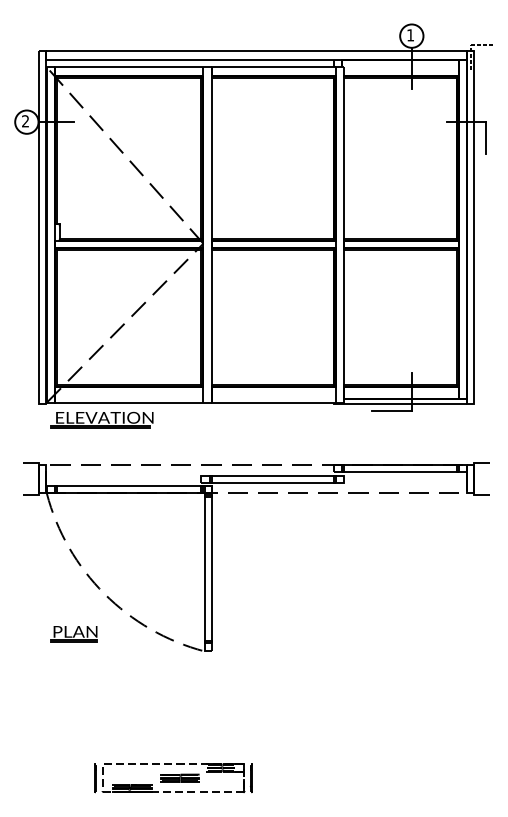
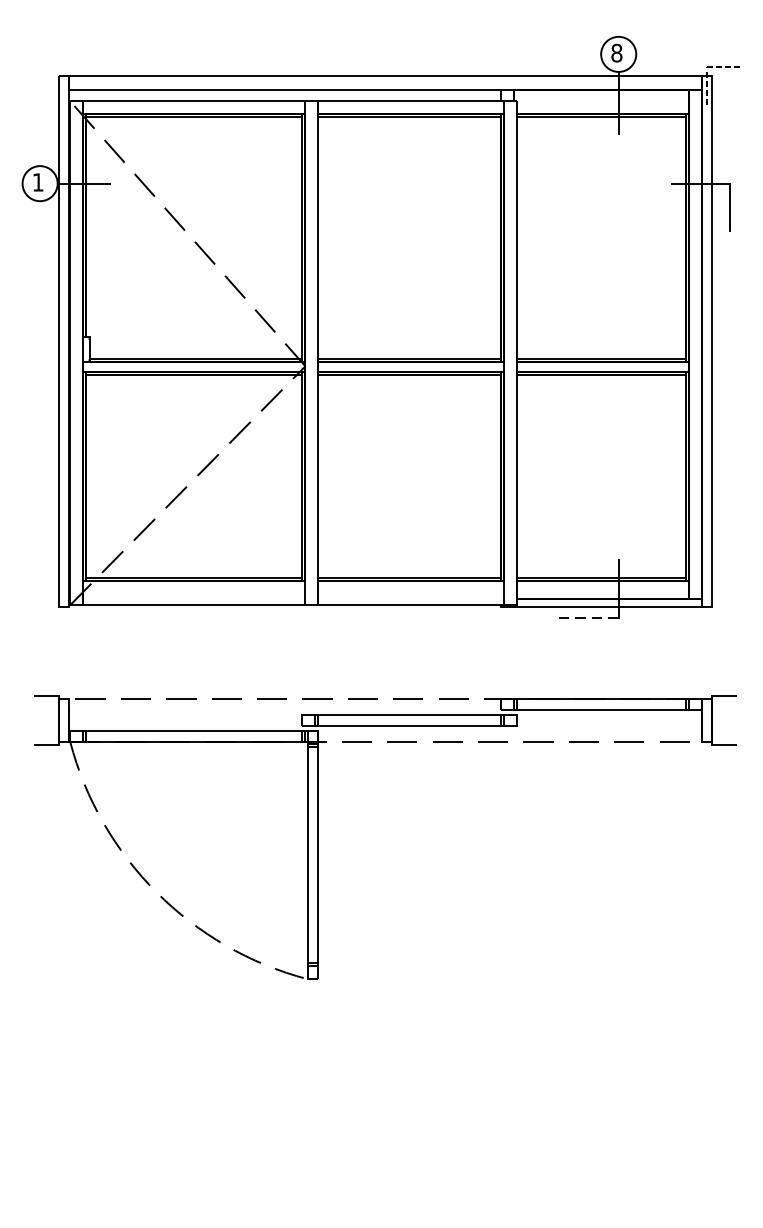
text: (410, 35) -> (616, 53), 1 -> 8
text: (25, 121) -> (38, 182), 2 -> 1
line: (392, 411) -> (589, 618), solid -> dashed
part: (101, 419) -> (152, 630), removed
part: (73, 634) -> (110, 953), removed
part: (173, 778) -> (260, 1170), removed

